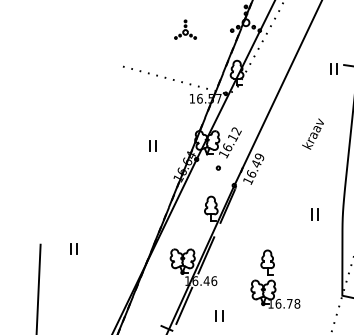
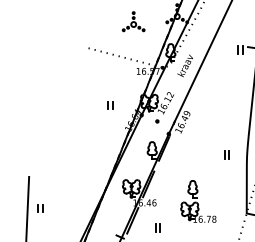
part: (185, 29) -> (133, 21), size x1.43
text: (312, 133) -> (184, 65), moved
part: (73, 248) -> (39, 208), moved

